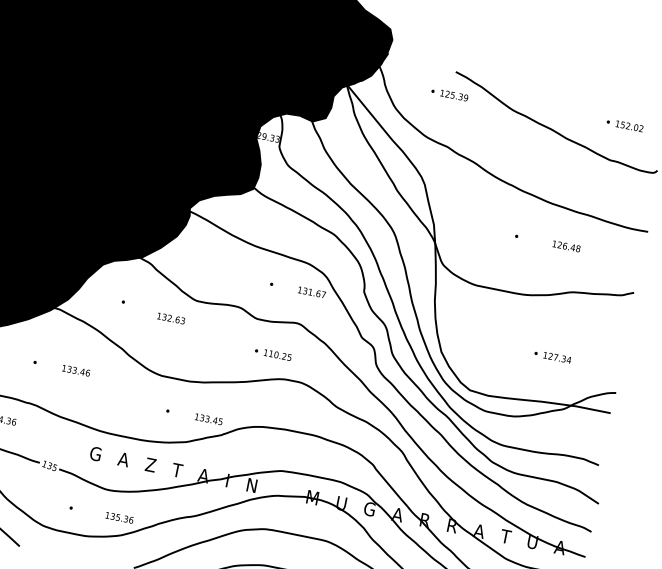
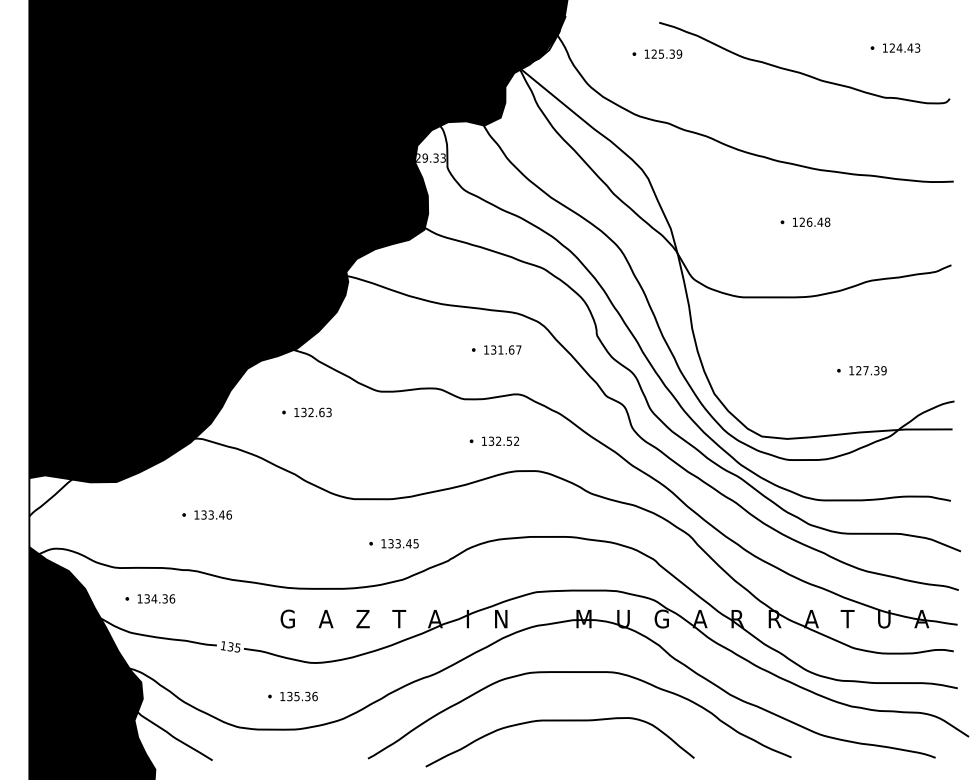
text: (631, 126) -> (904, 47), 152.02 -> 124.43
text: (566, 245) -> (811, 221), moved
text: (311, 292) -> (502, 349), moved
text: (170, 318) -> (312, 412), moved
text: (280, 355) -> (503, 440), 110.25 -> 132.52
text: (568, 359) -> (883, 370), 127.34 -> 127.39
text: (75, 370) -> (212, 514), moved
text: (208, 419) -> (399, 543), moved
text: (119, 517) -> (298, 696), moved

